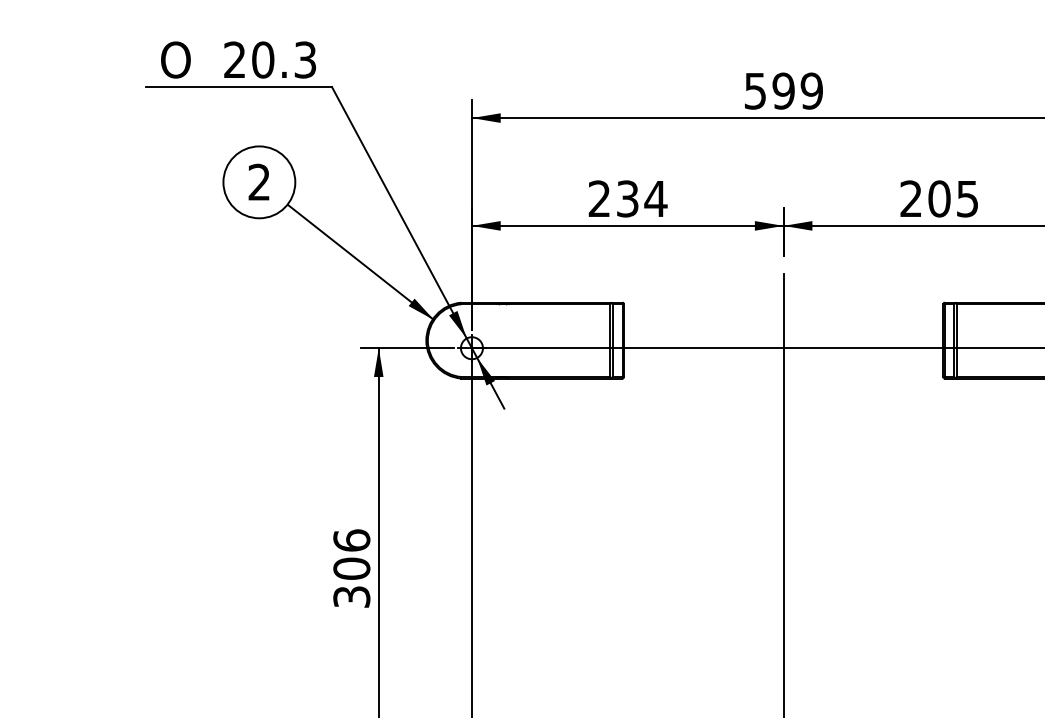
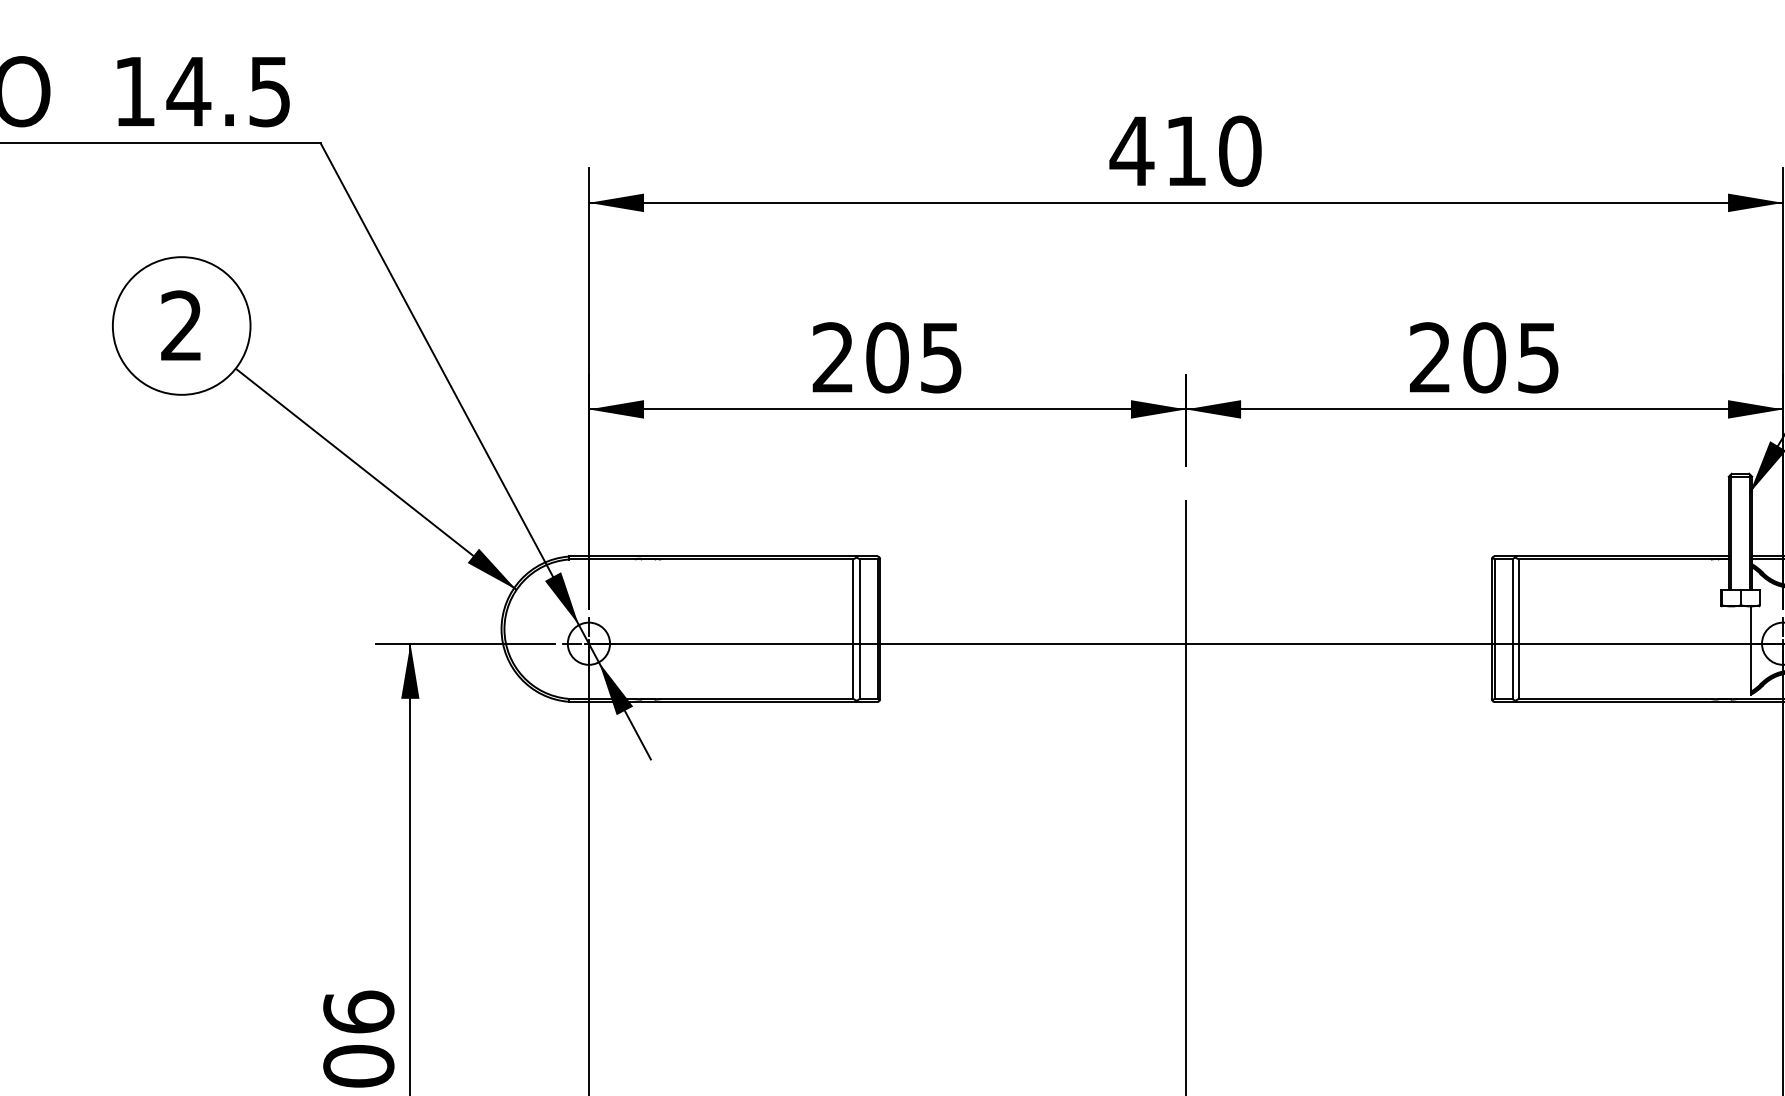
text: (270, 59) -> (202, 90), 20.3 -> 14.5
text: (783, 90) -> (1185, 150), 599 -> 410
text: (641, 198) -> (913, 356), 234 -> 205

